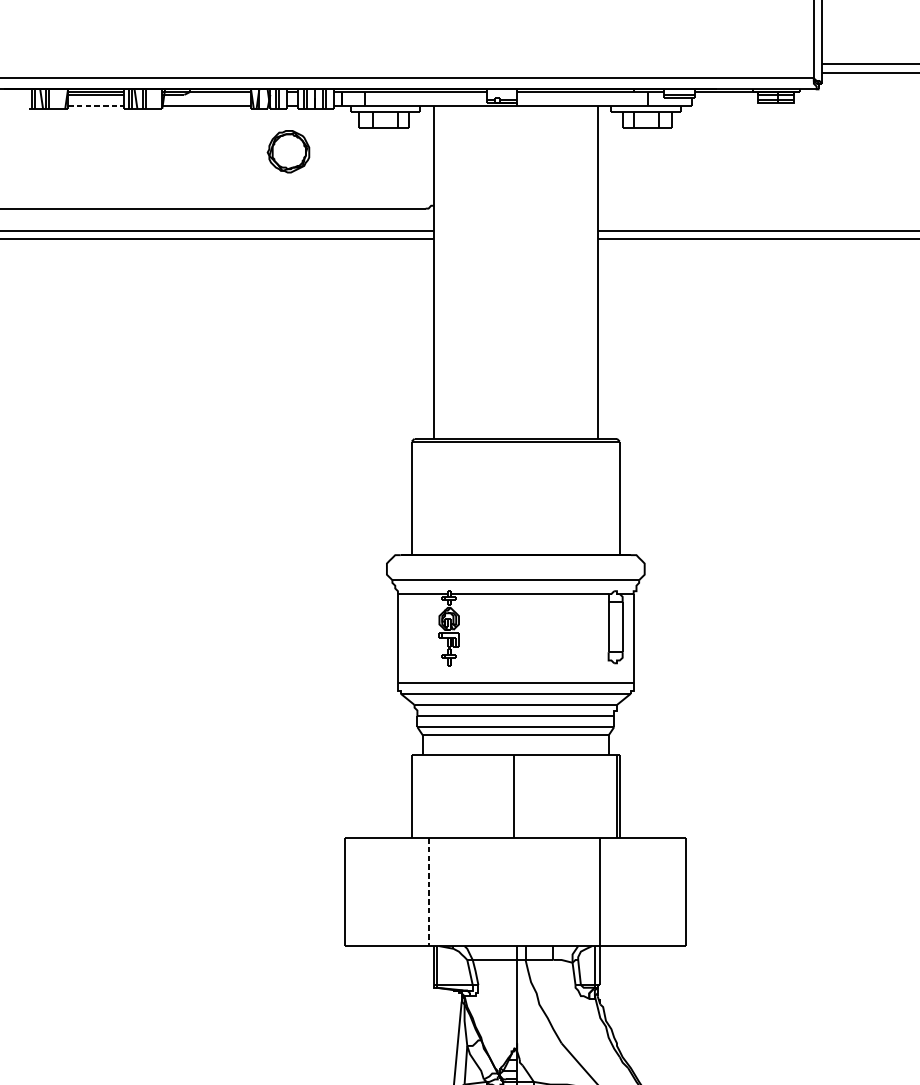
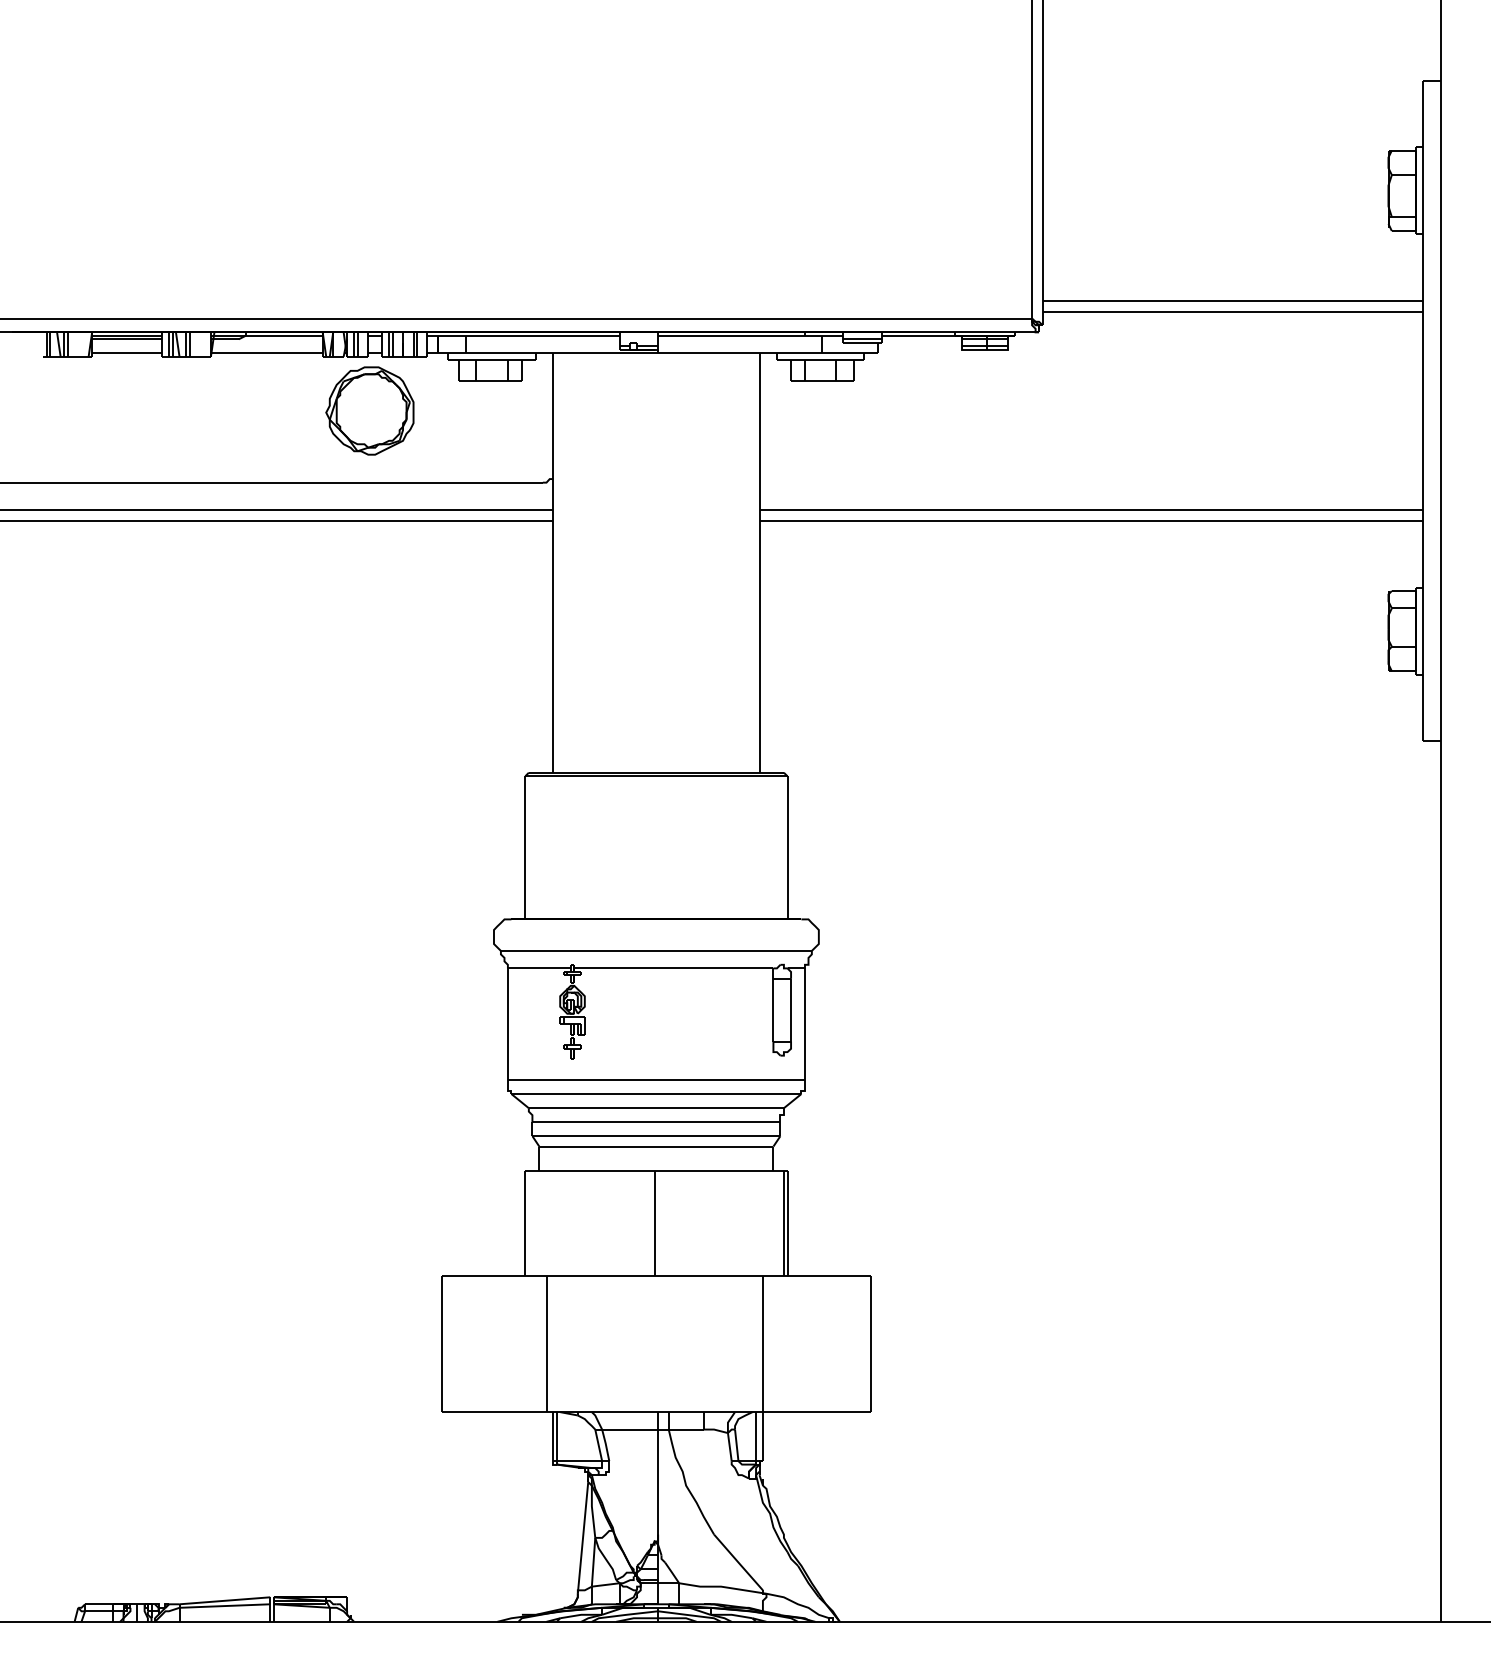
line: (96, 106) -> (127, 353), dashed -> solid
part: (288, 151) -> (369, 410), size x1.67
line: (428, 892) -> (546, 1344), dashed -> solid

